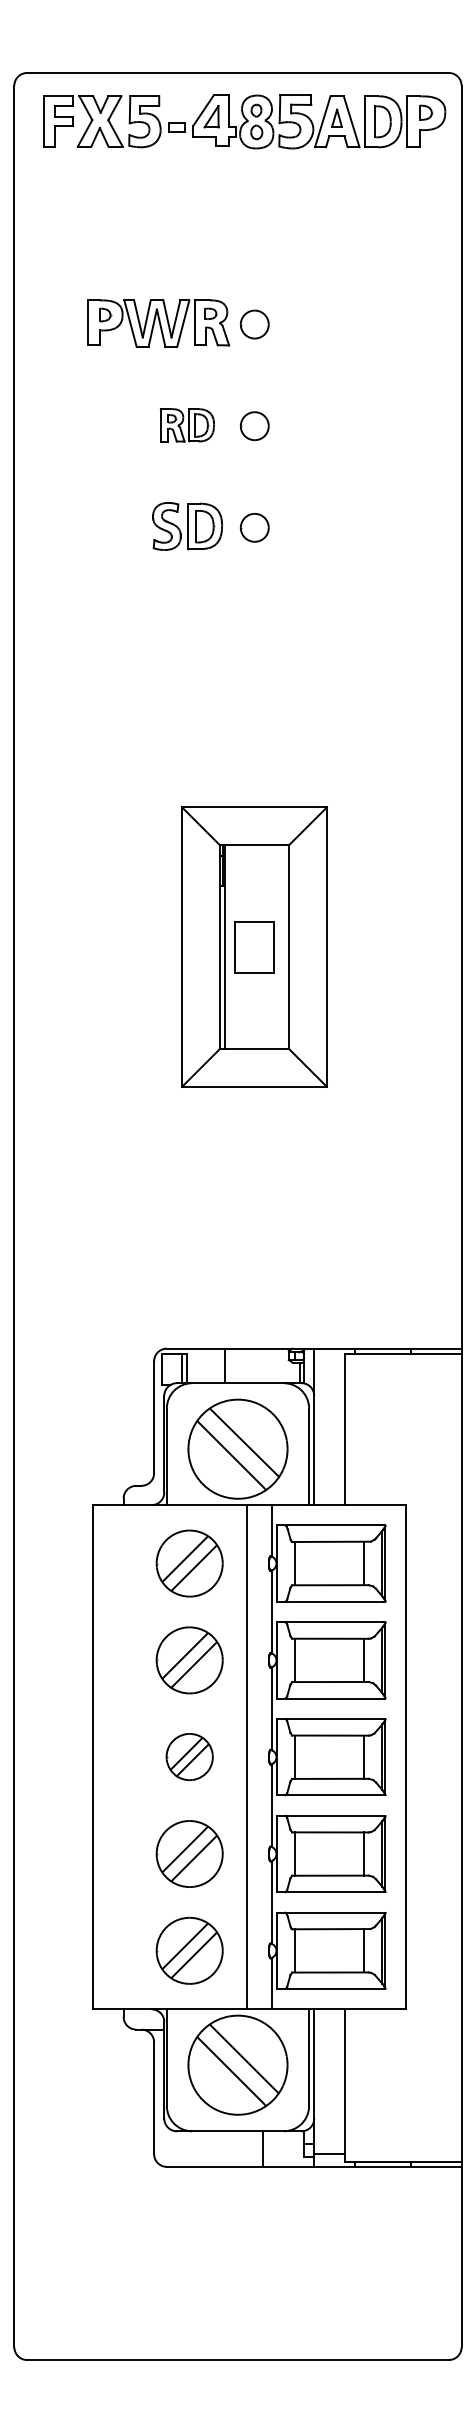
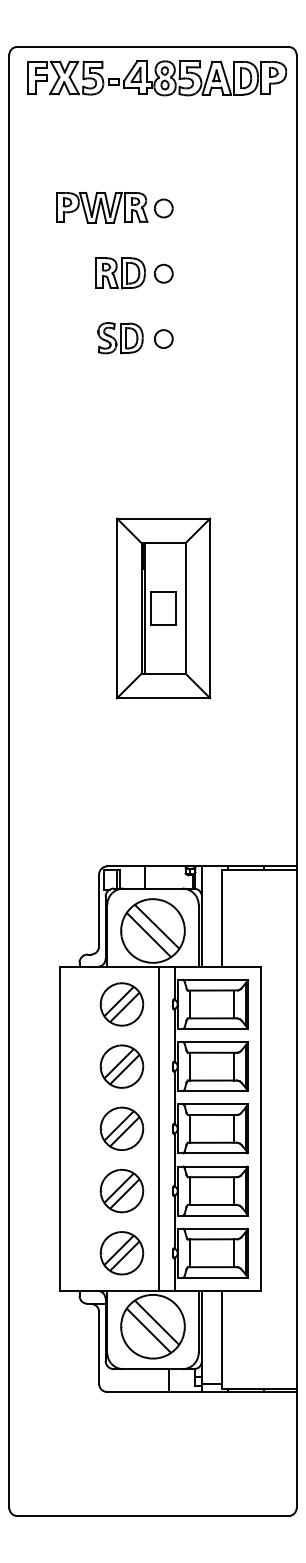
part: (187, 425) -> (120, 273), size x1.43
part: (188, 1756) -> (121, 1128), size x1.43

